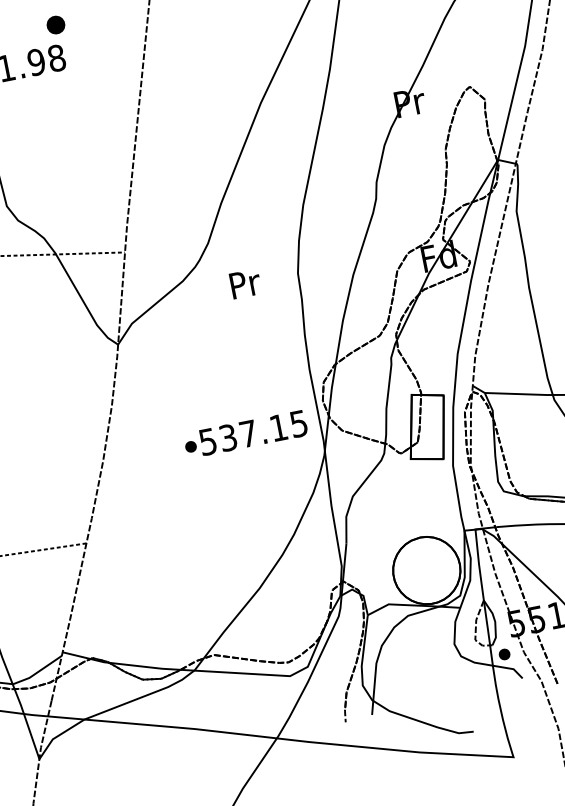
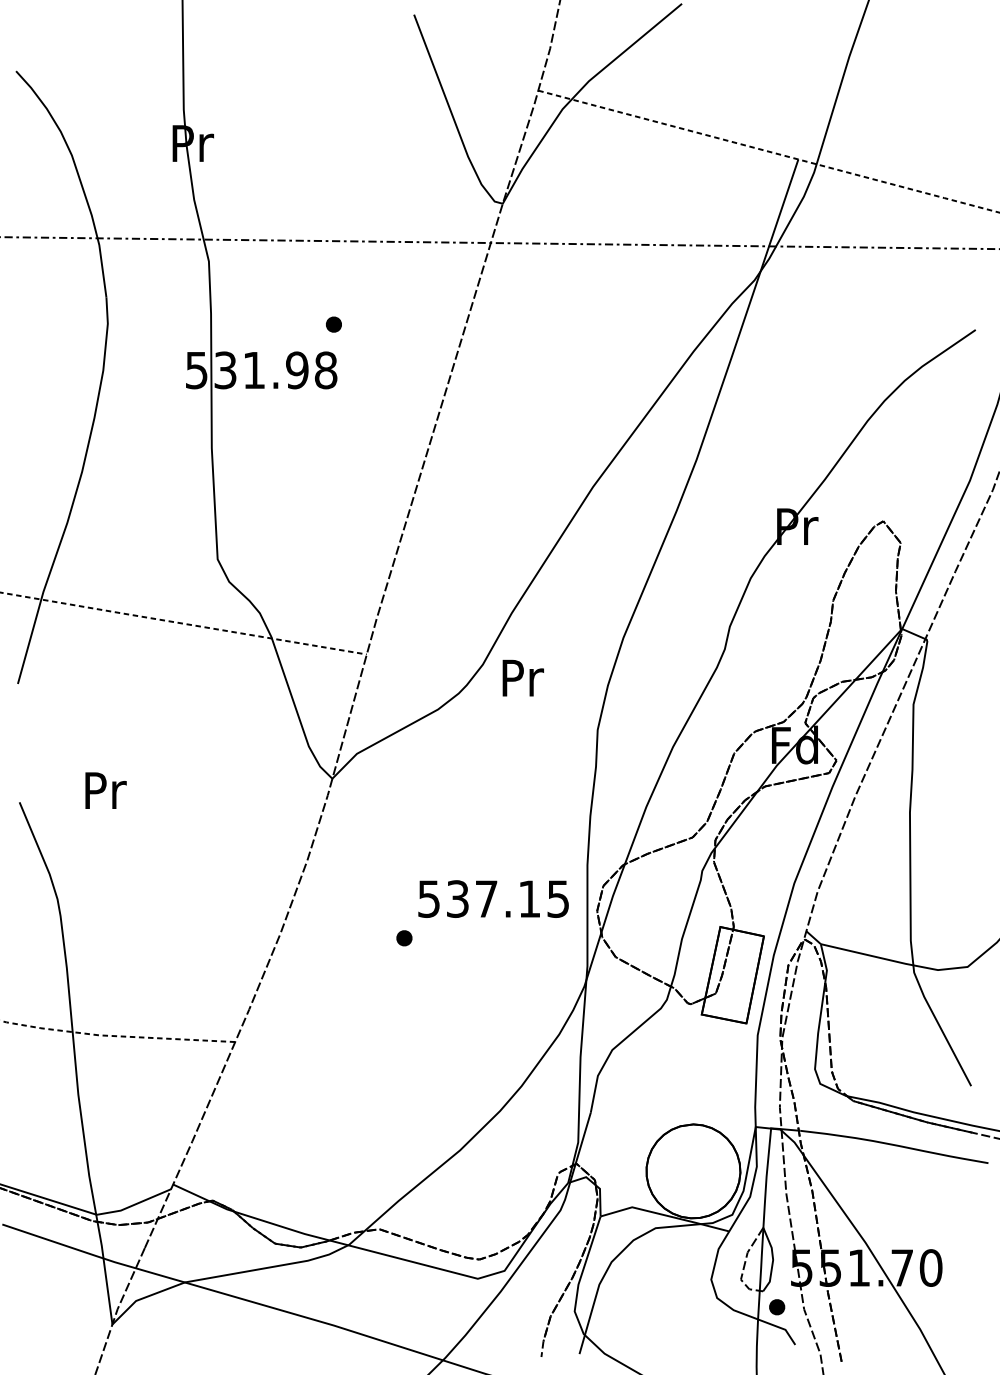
part: (55, 24) -> (333, 324), size x0.62
text: (245, 283) -> (522, 677), moved
text: (253, 432) -> (493, 898), moved

